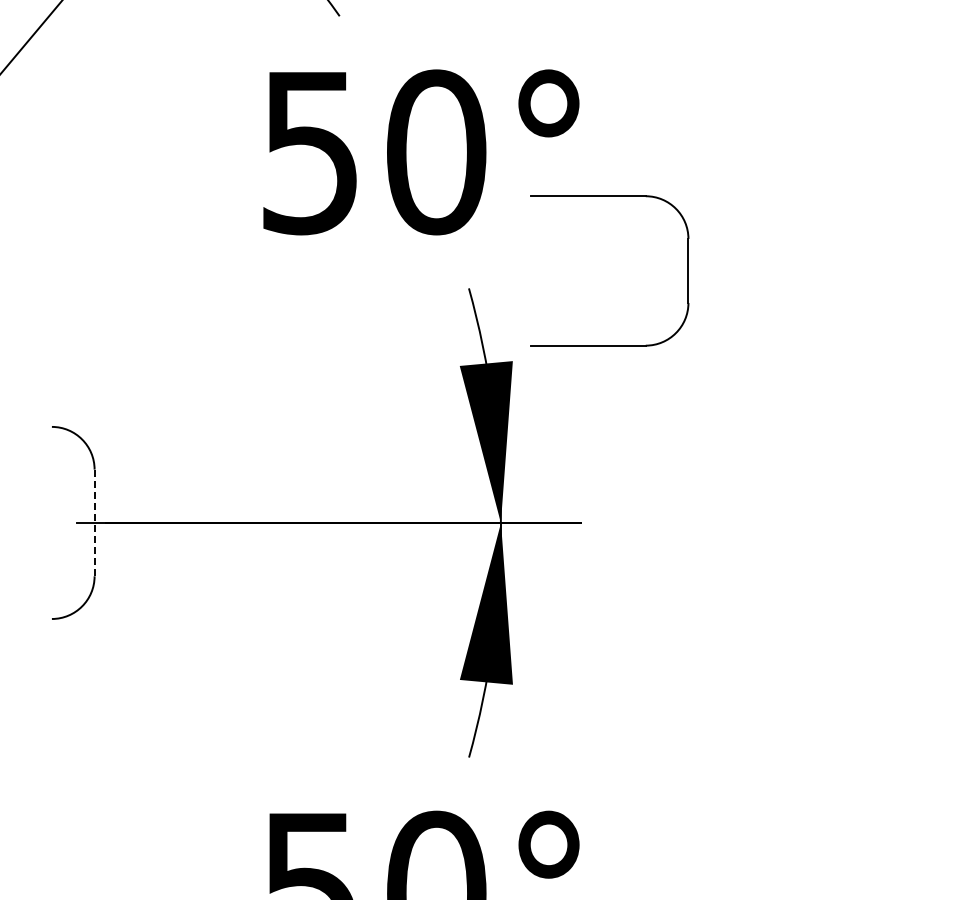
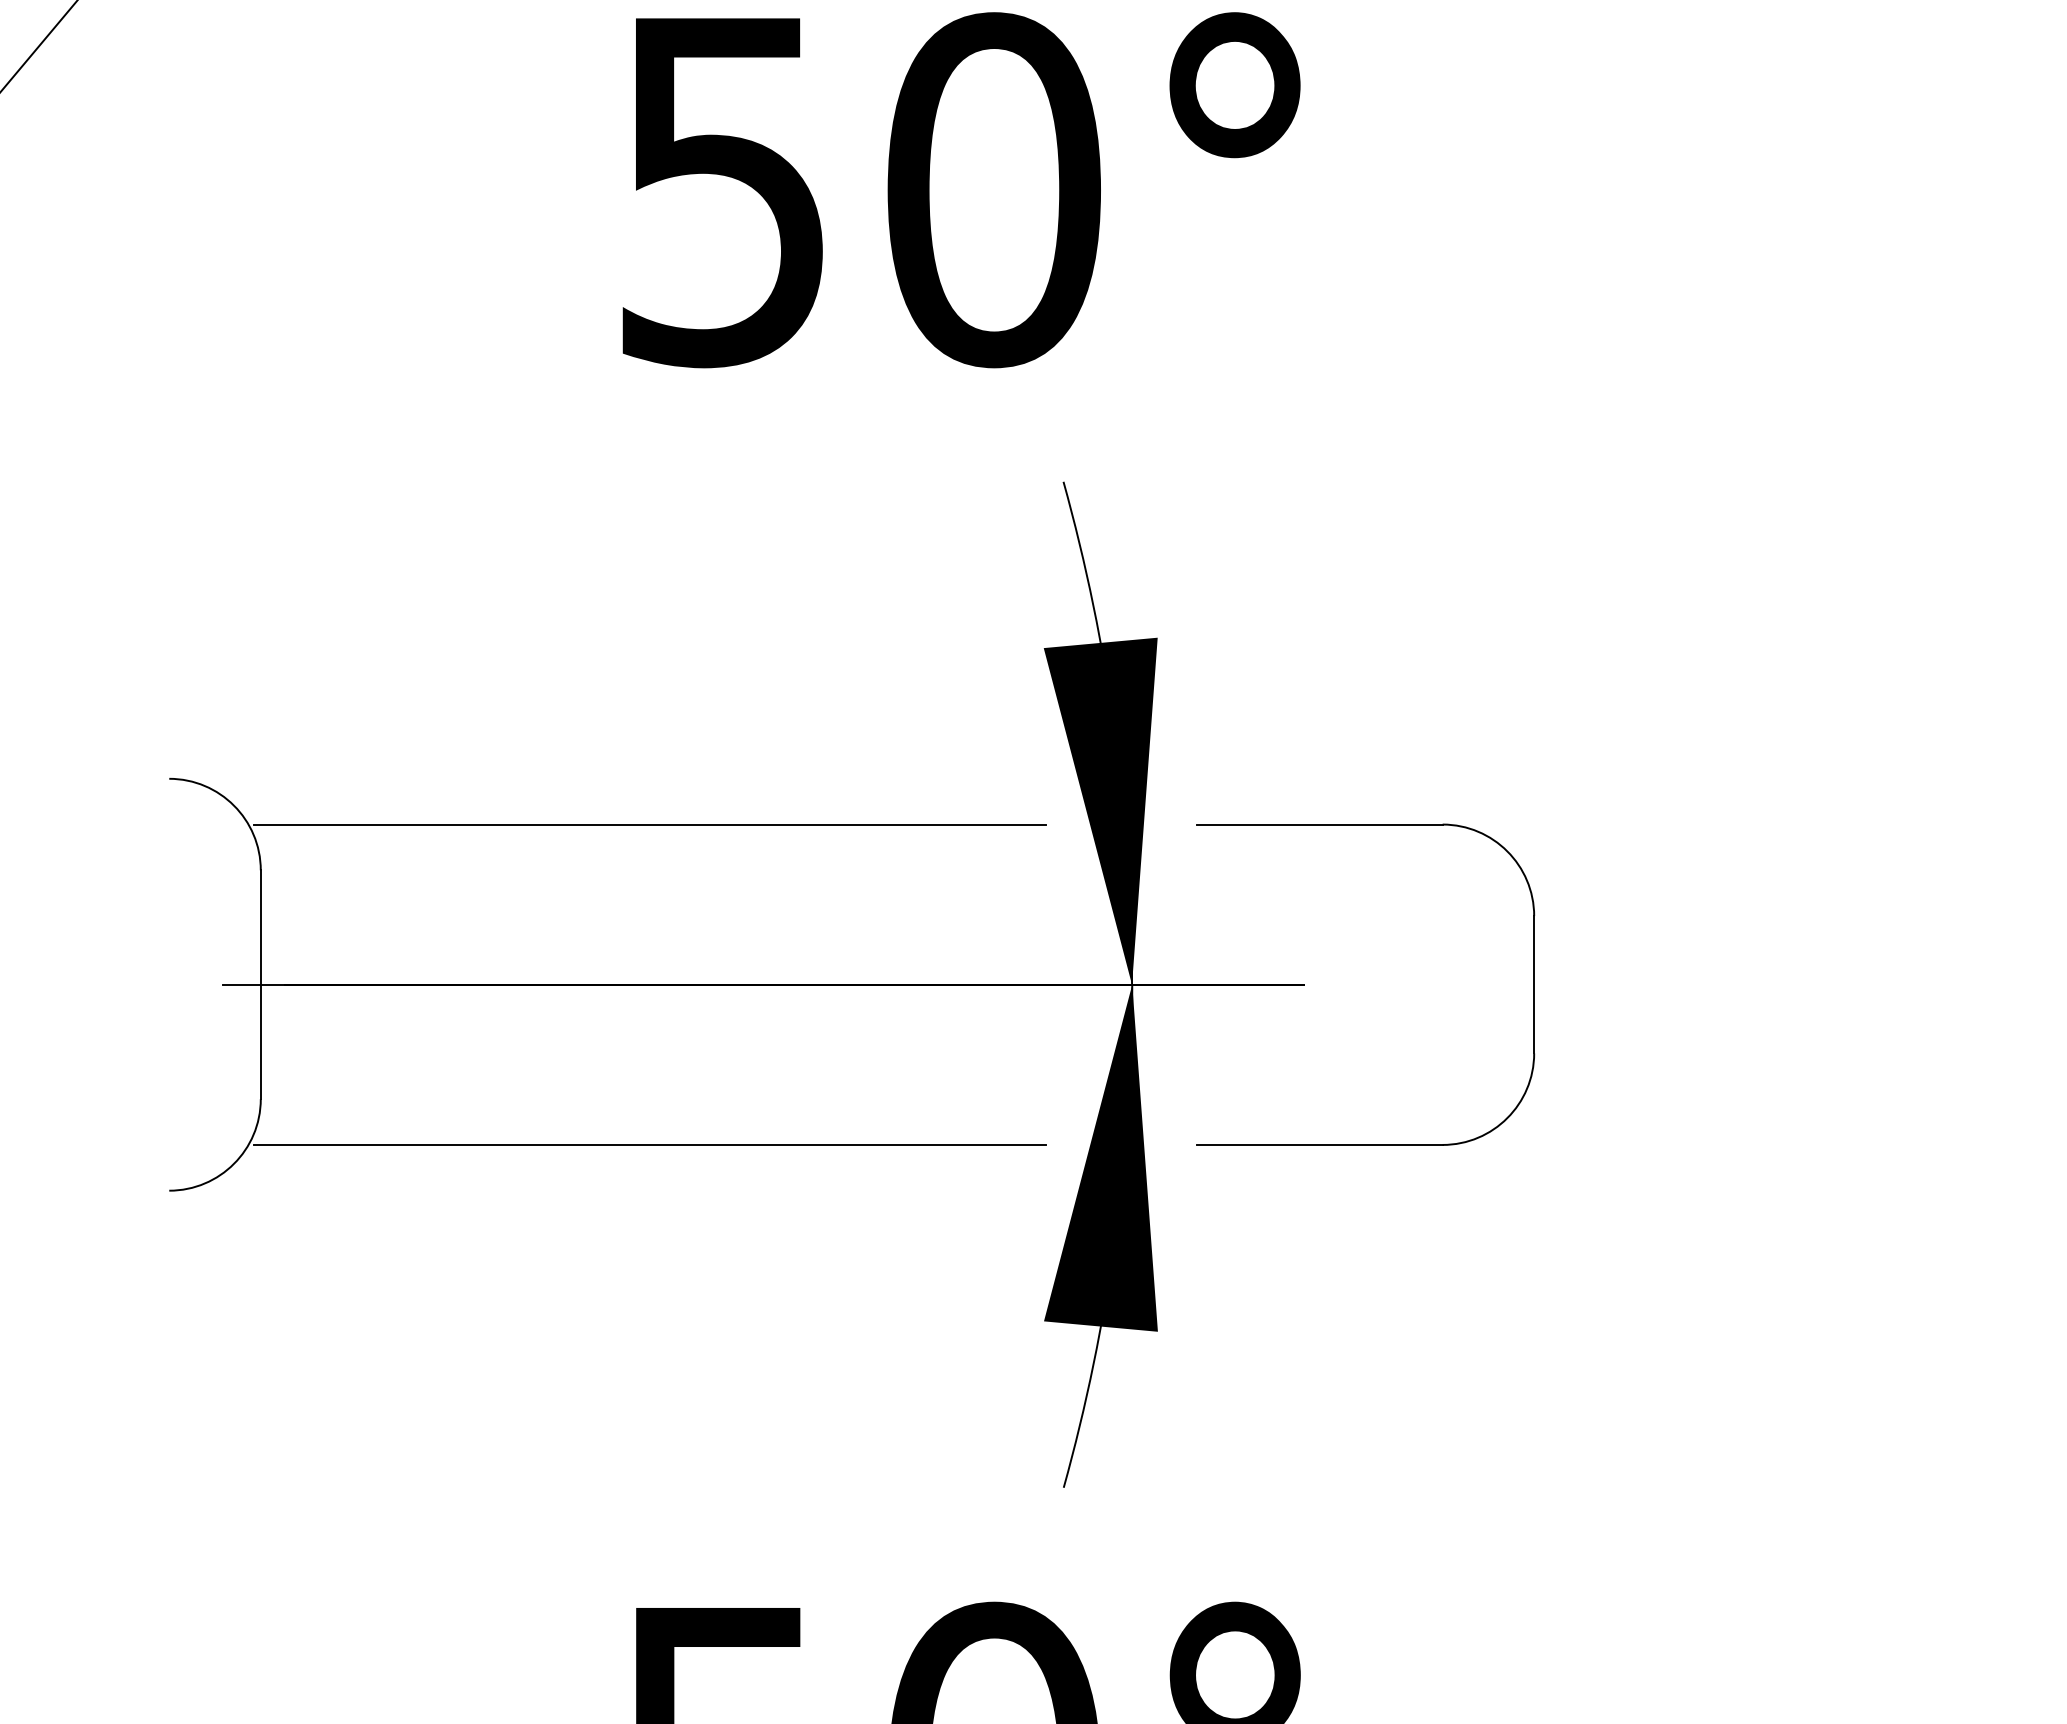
part: (609, 196) -> (1364, 825), moved
line: (275, 448) -> (648, 825), added
line: (94, 523) -> (260, 985), dashed -> solid
line: (275, 597) -> (648, 1144), added

